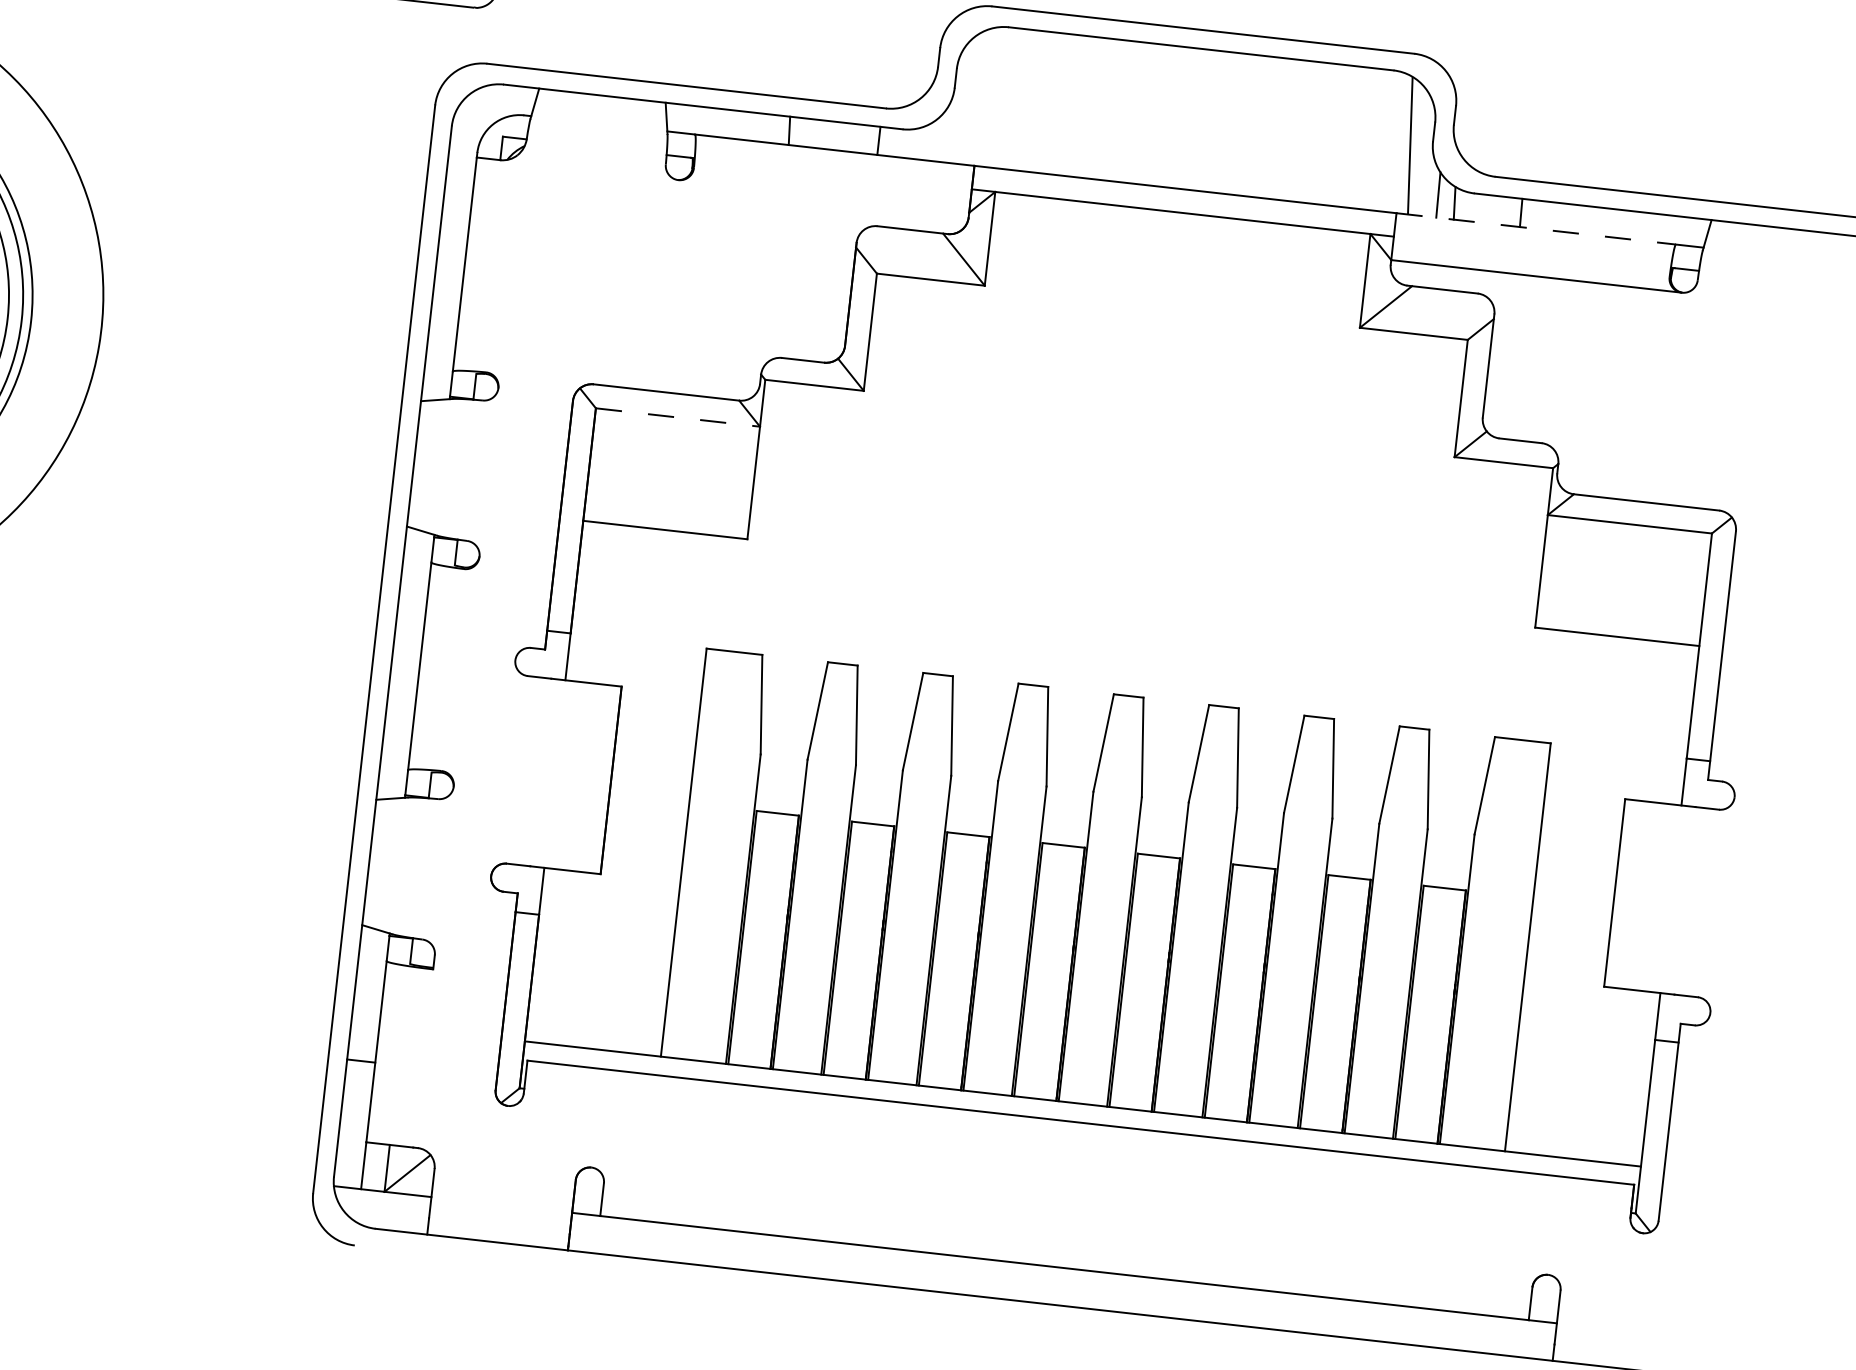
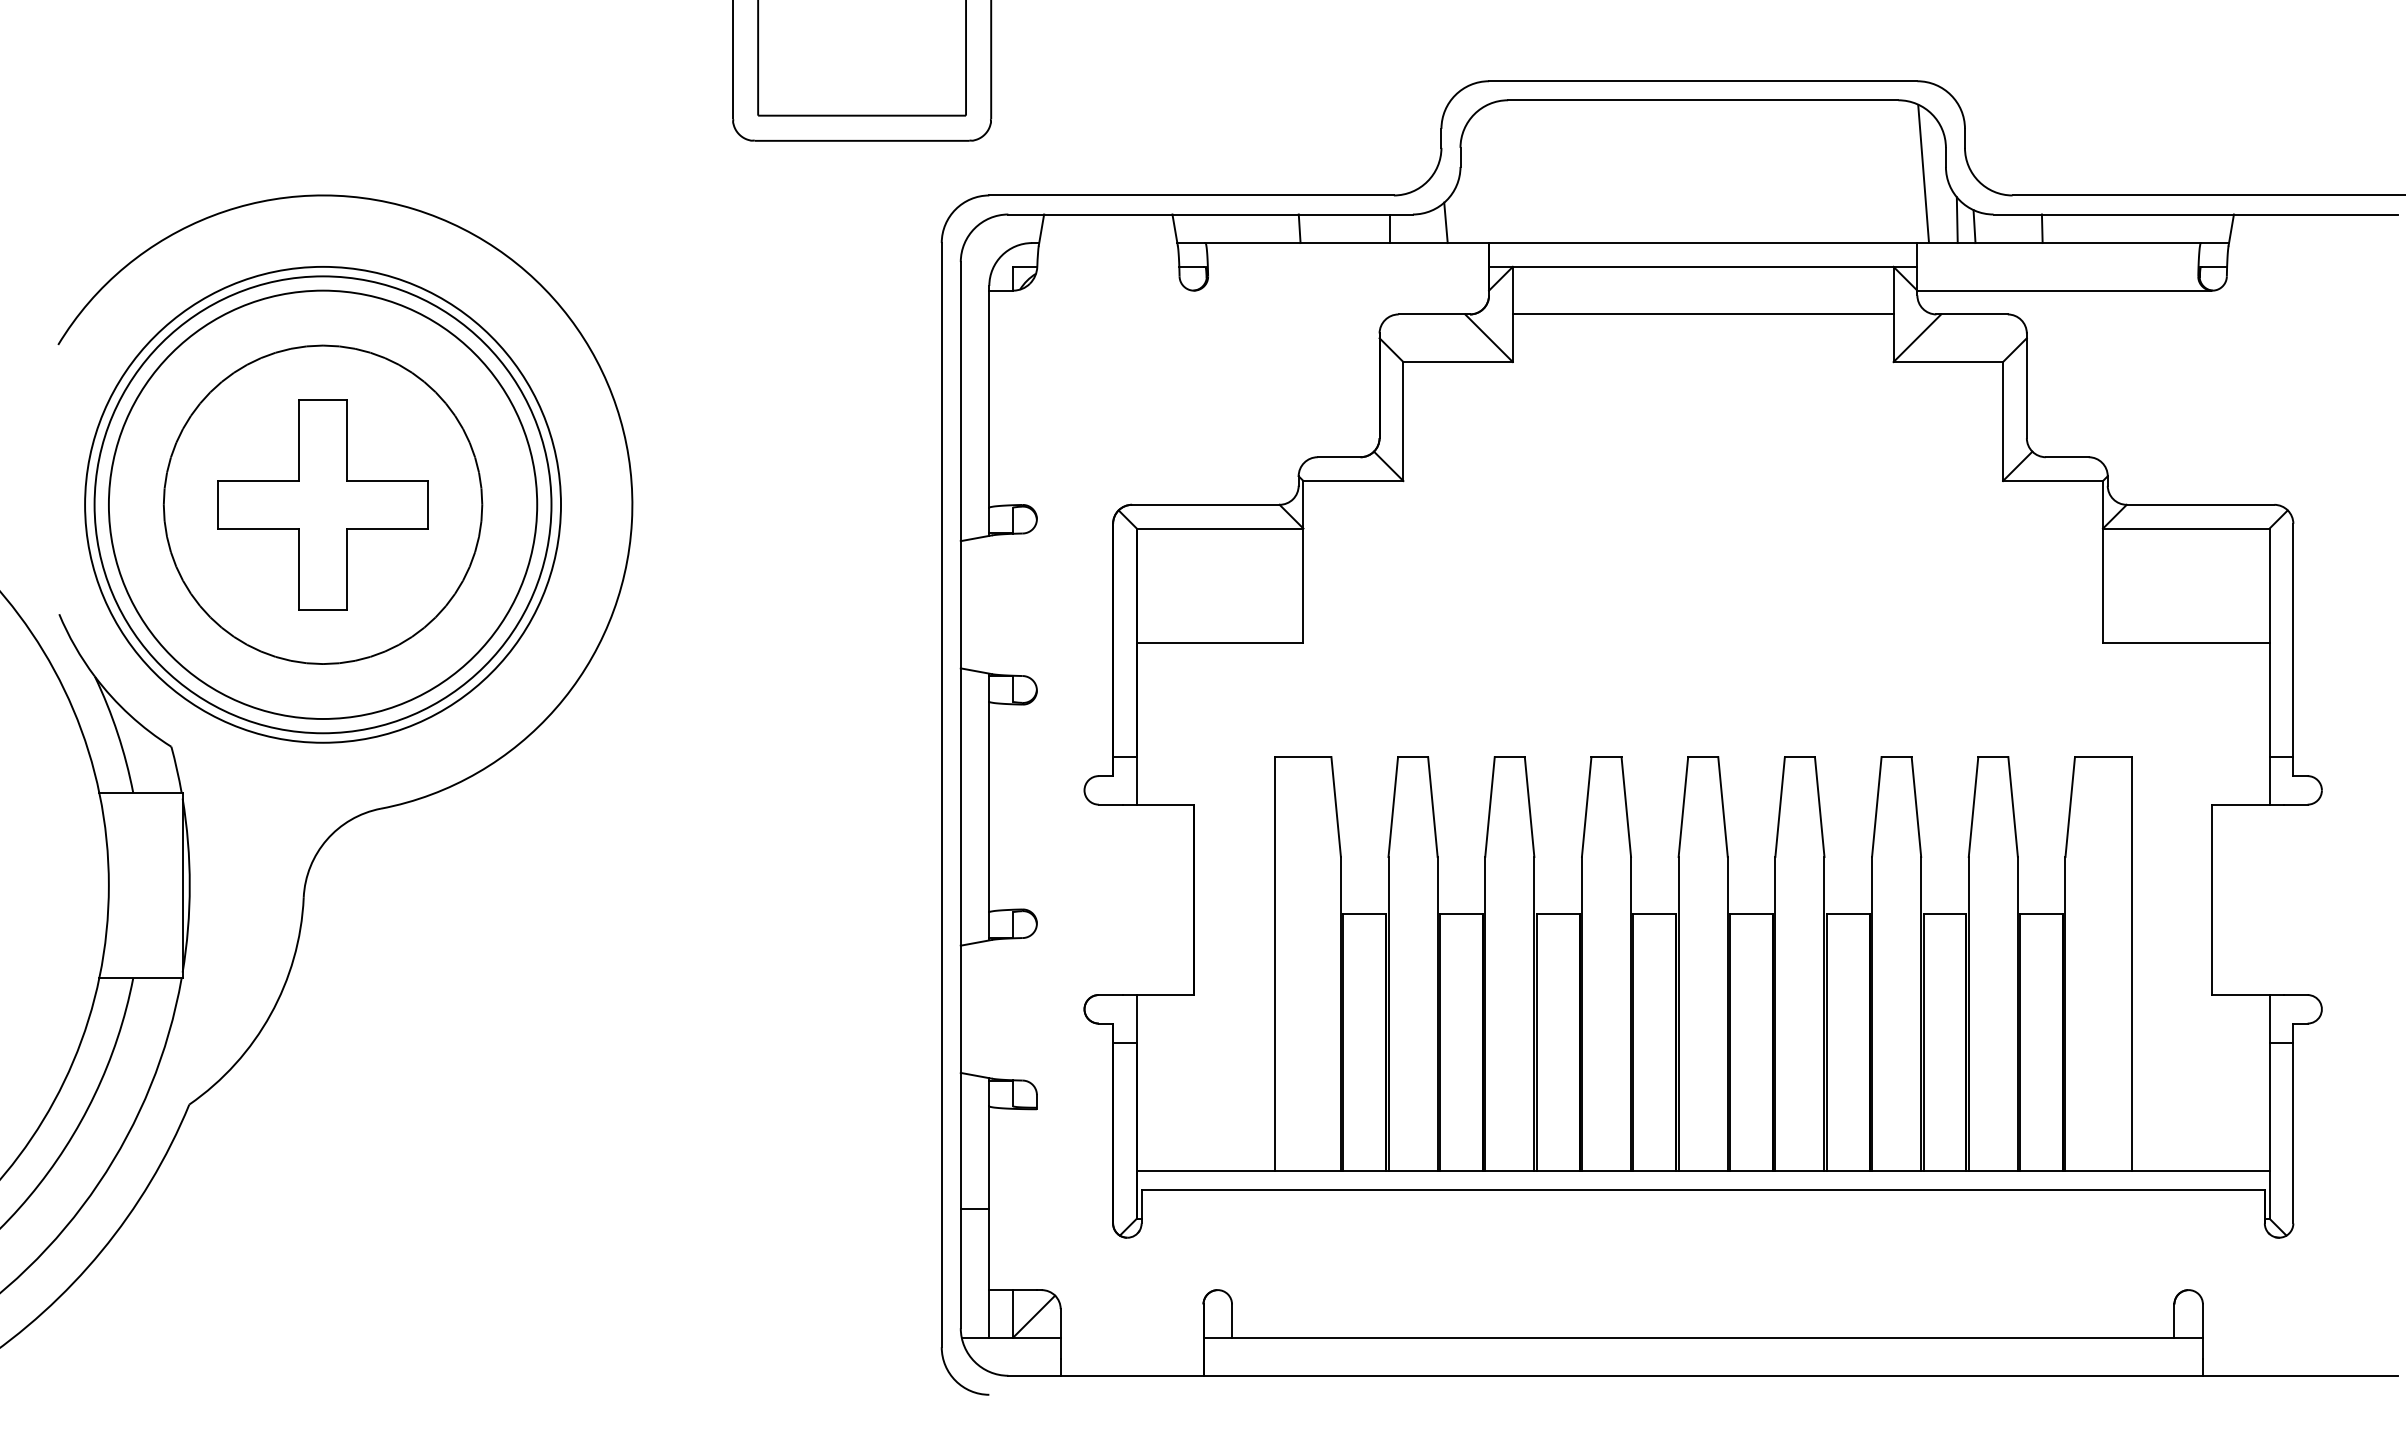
line: (933, 140) -> (1445, 222), added
line: (1536, 229) -> (2059, 243), dashed -> solid
line: (1176, 259) -> (1702, 314), added
line: (678, 417) -> (1220, 528), dashed -> solid

